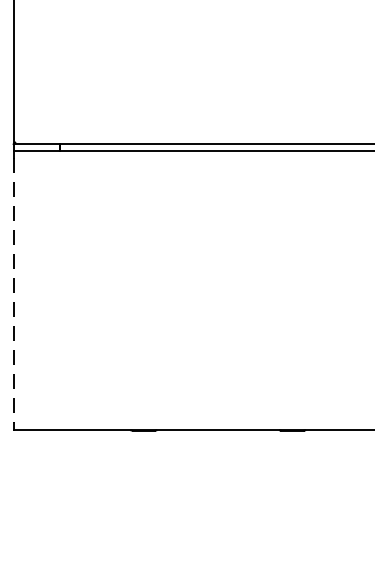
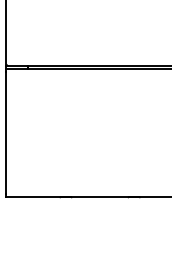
line: (14, 291) -> (6, 133), dashed -> solid

